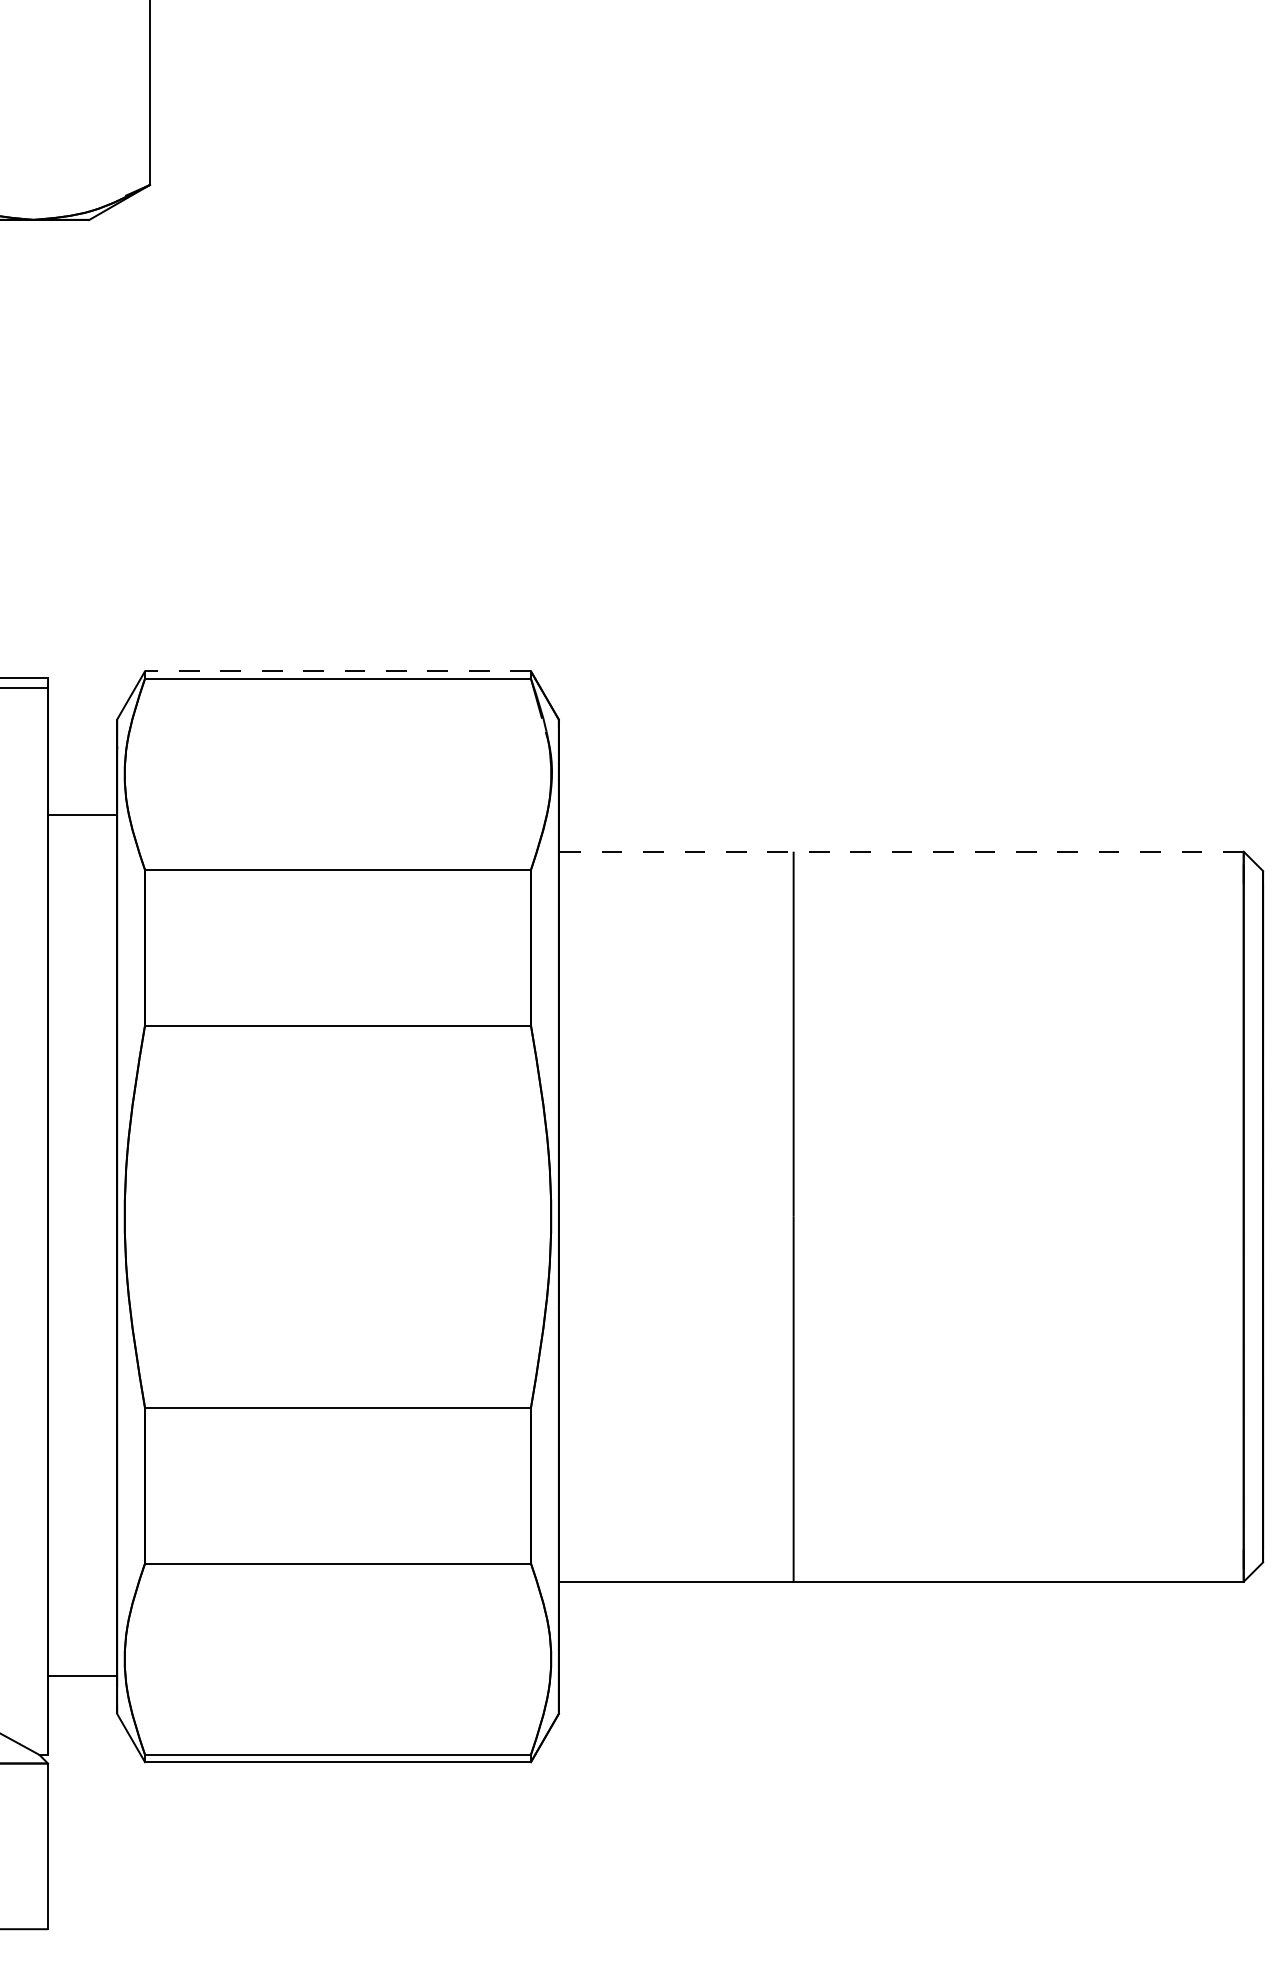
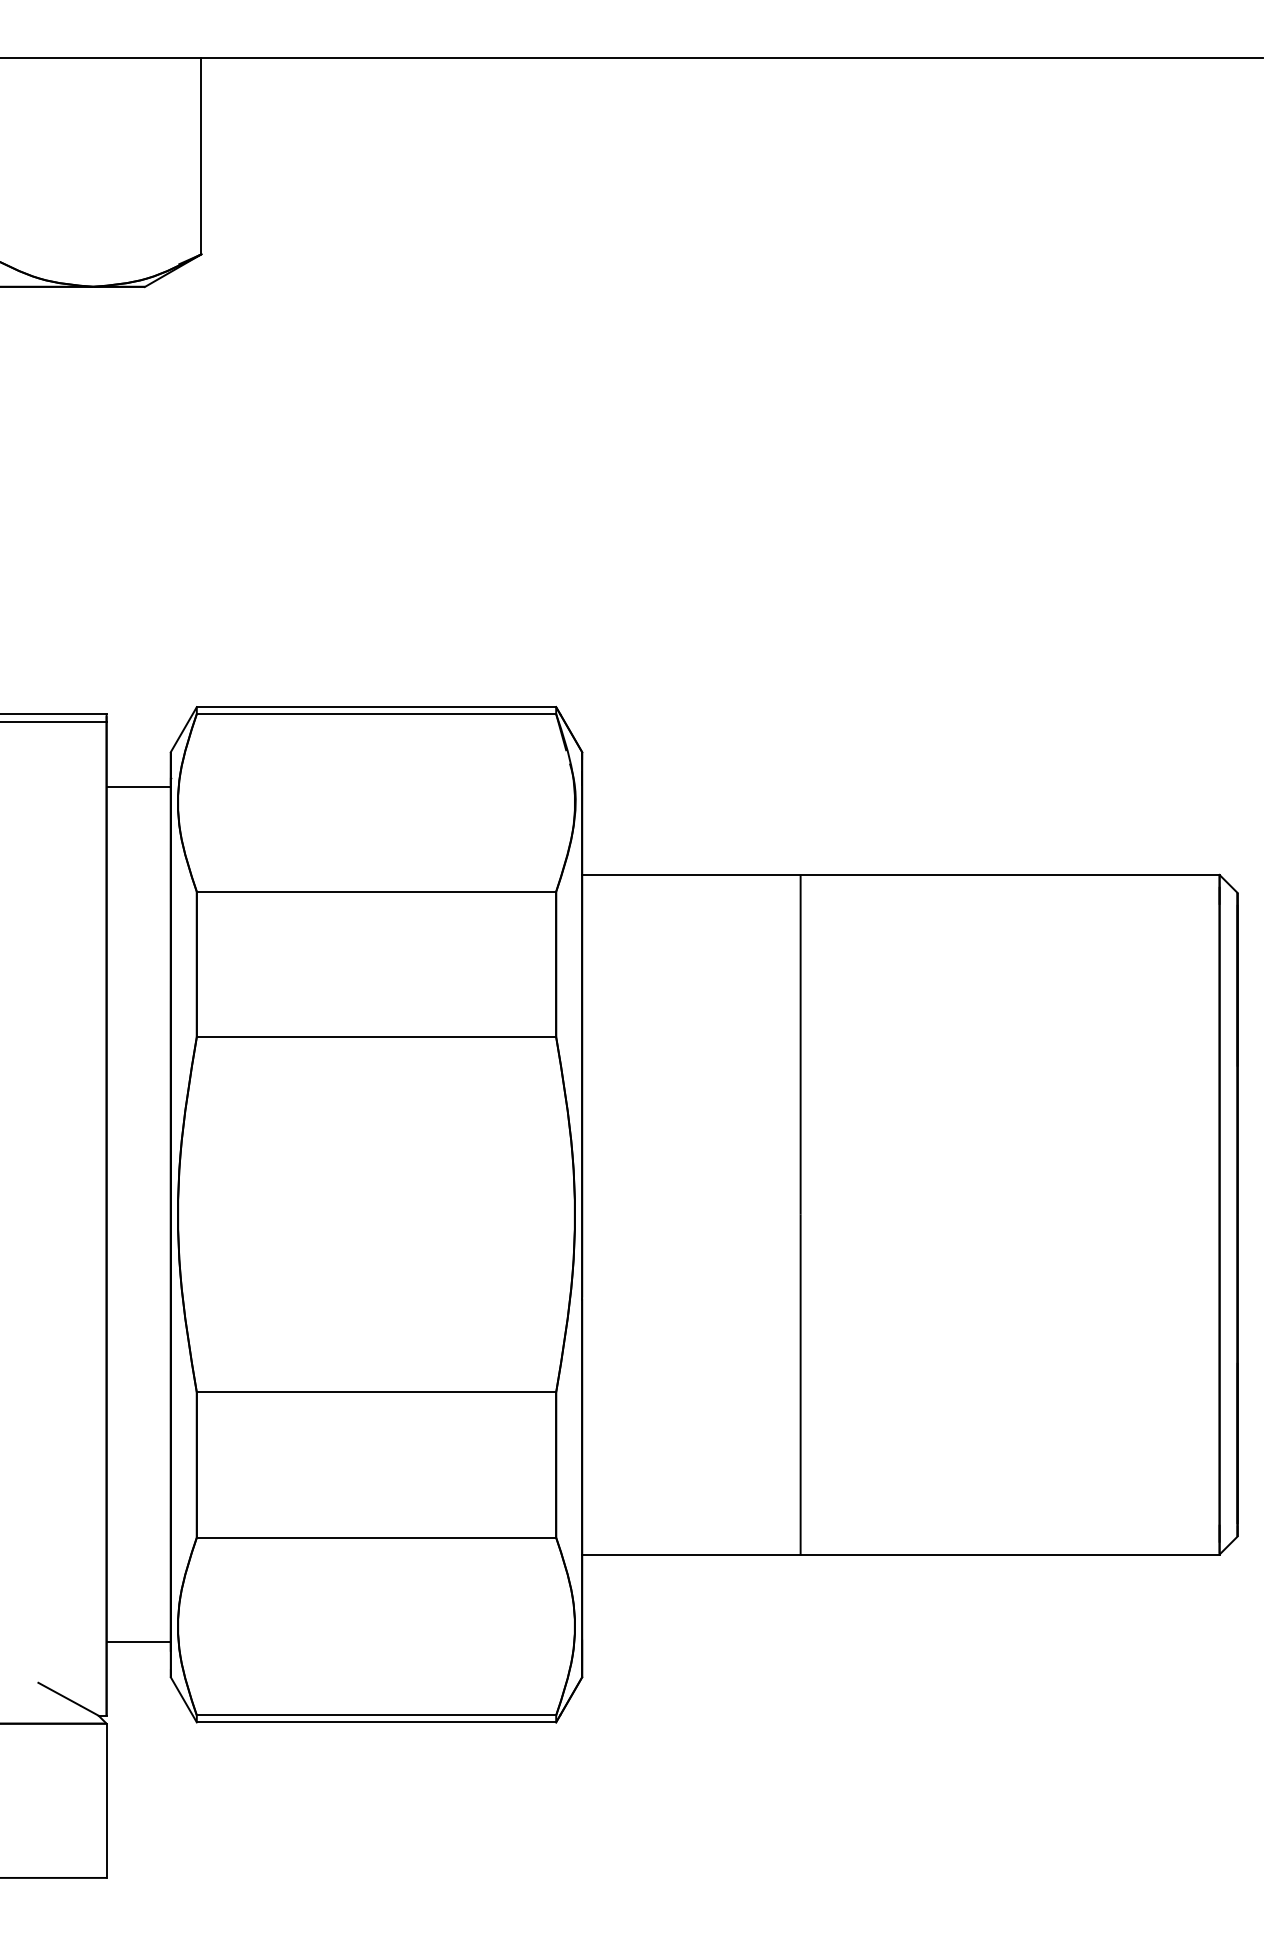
line: (337, 671) -> (376, 707), dashed -> solid
line: (82, 814) -> (138, 787), moved
line: (900, 851) -> (900, 874), dashed -> solid

